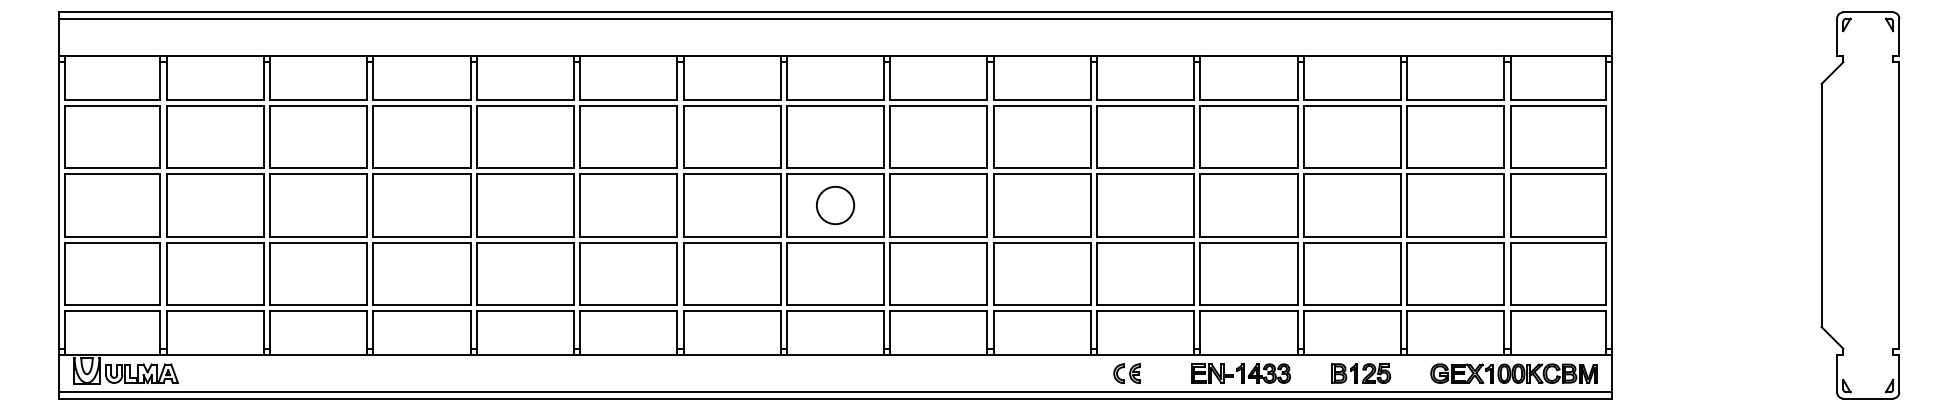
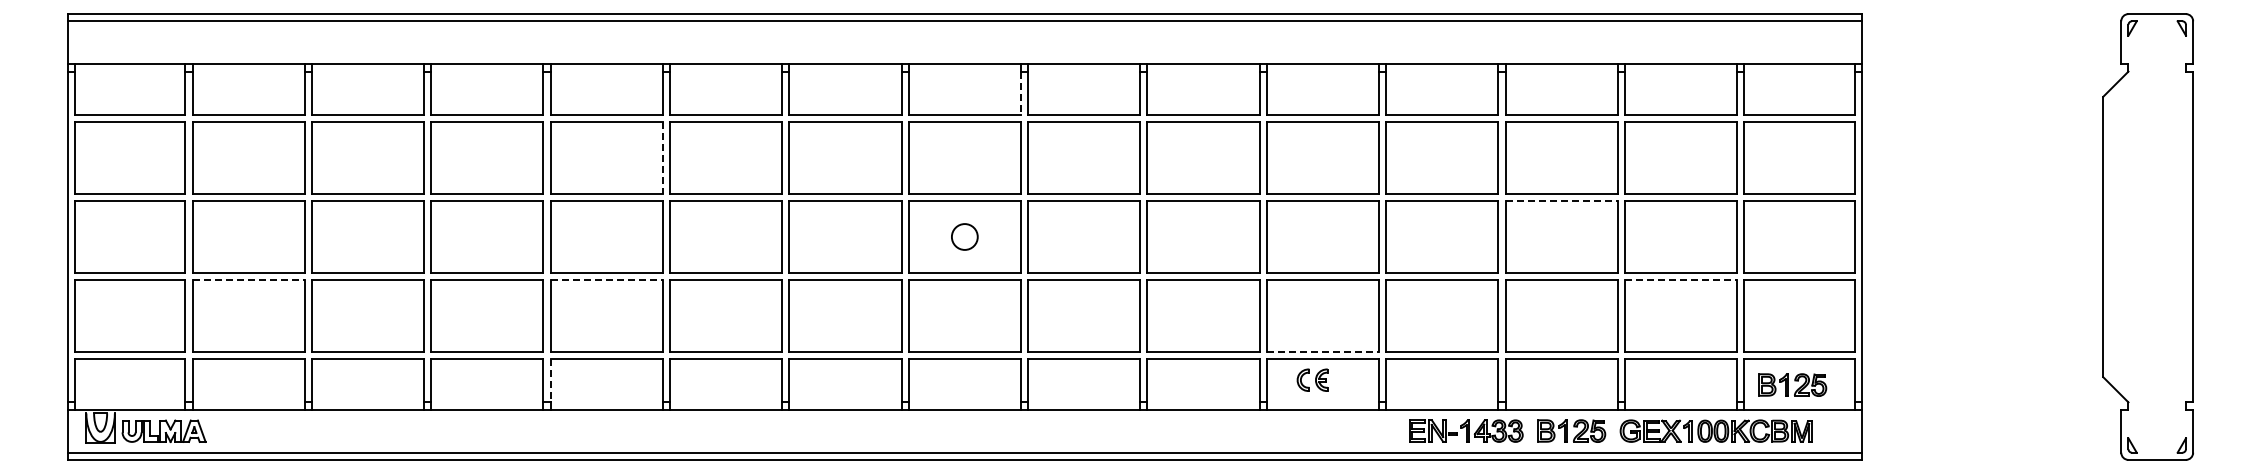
line: (883, 81) -> (1020, 93), solid -> dashed
line: (573, 136) -> (662, 157), solid -> dashed
line: (1353, 174) -> (1562, 201), solid -> dashed
circle: (835, 205) -> (964, 236), size x0.6
line: (215, 243) -> (249, 280), solid -> dashed
line: (526, 243) -> (607, 280), solid -> dashed
line: (1456, 243) -> (1681, 280), solid -> dashed
line: (1146, 305) -> (1323, 352), solid -> dashed
line: (476, 329) -> (550, 380), solid -> dashed
part: (1552, 333) -> (1792, 384), added
part: (1127, 373) -> (1312, 379), moved
part: (1241, 373) -> (1466, 430), moved
part: (1513, 373) -> (1715, 430), moved

